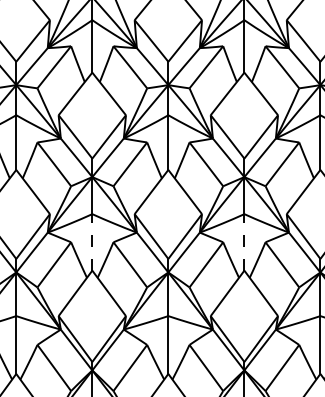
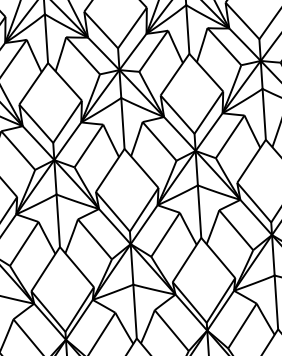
line: (92, 241) -> (58, 219), dashed -> solid
line: (244, 241) -> (199, 210), dashed -> solid

